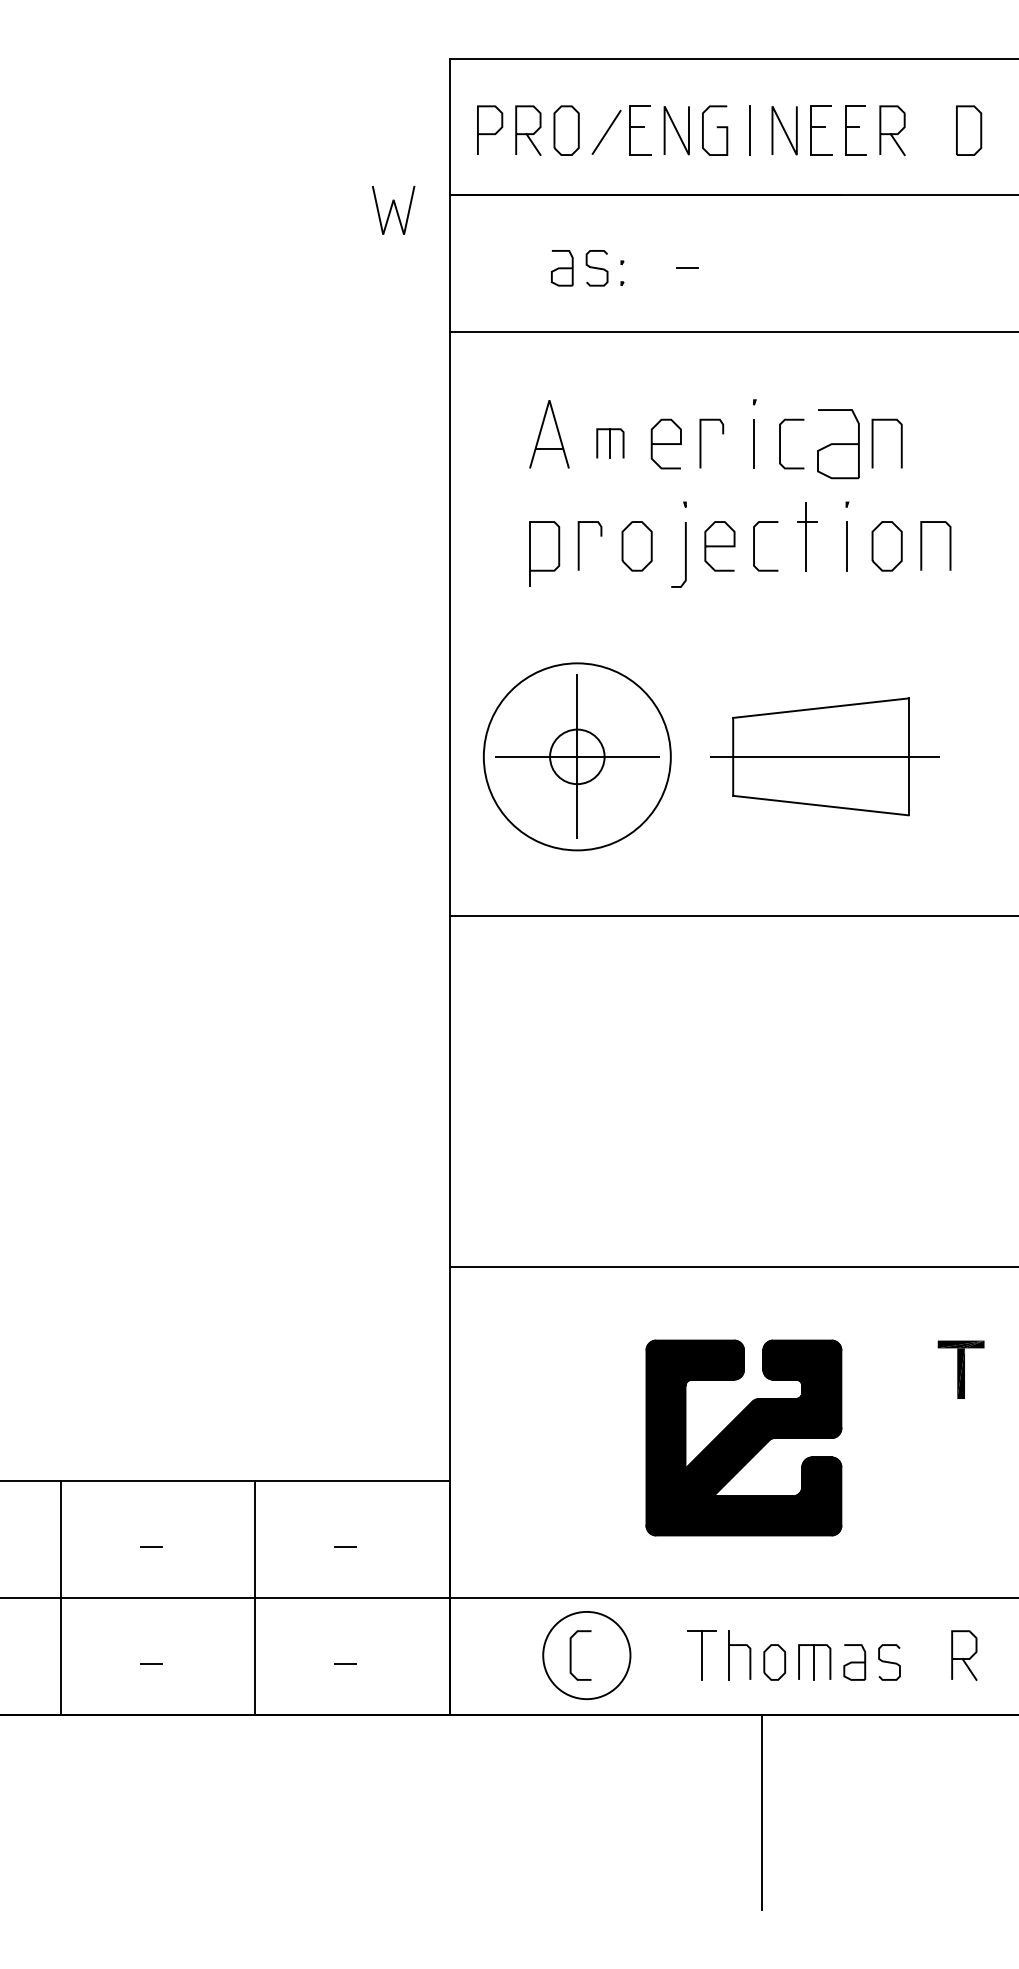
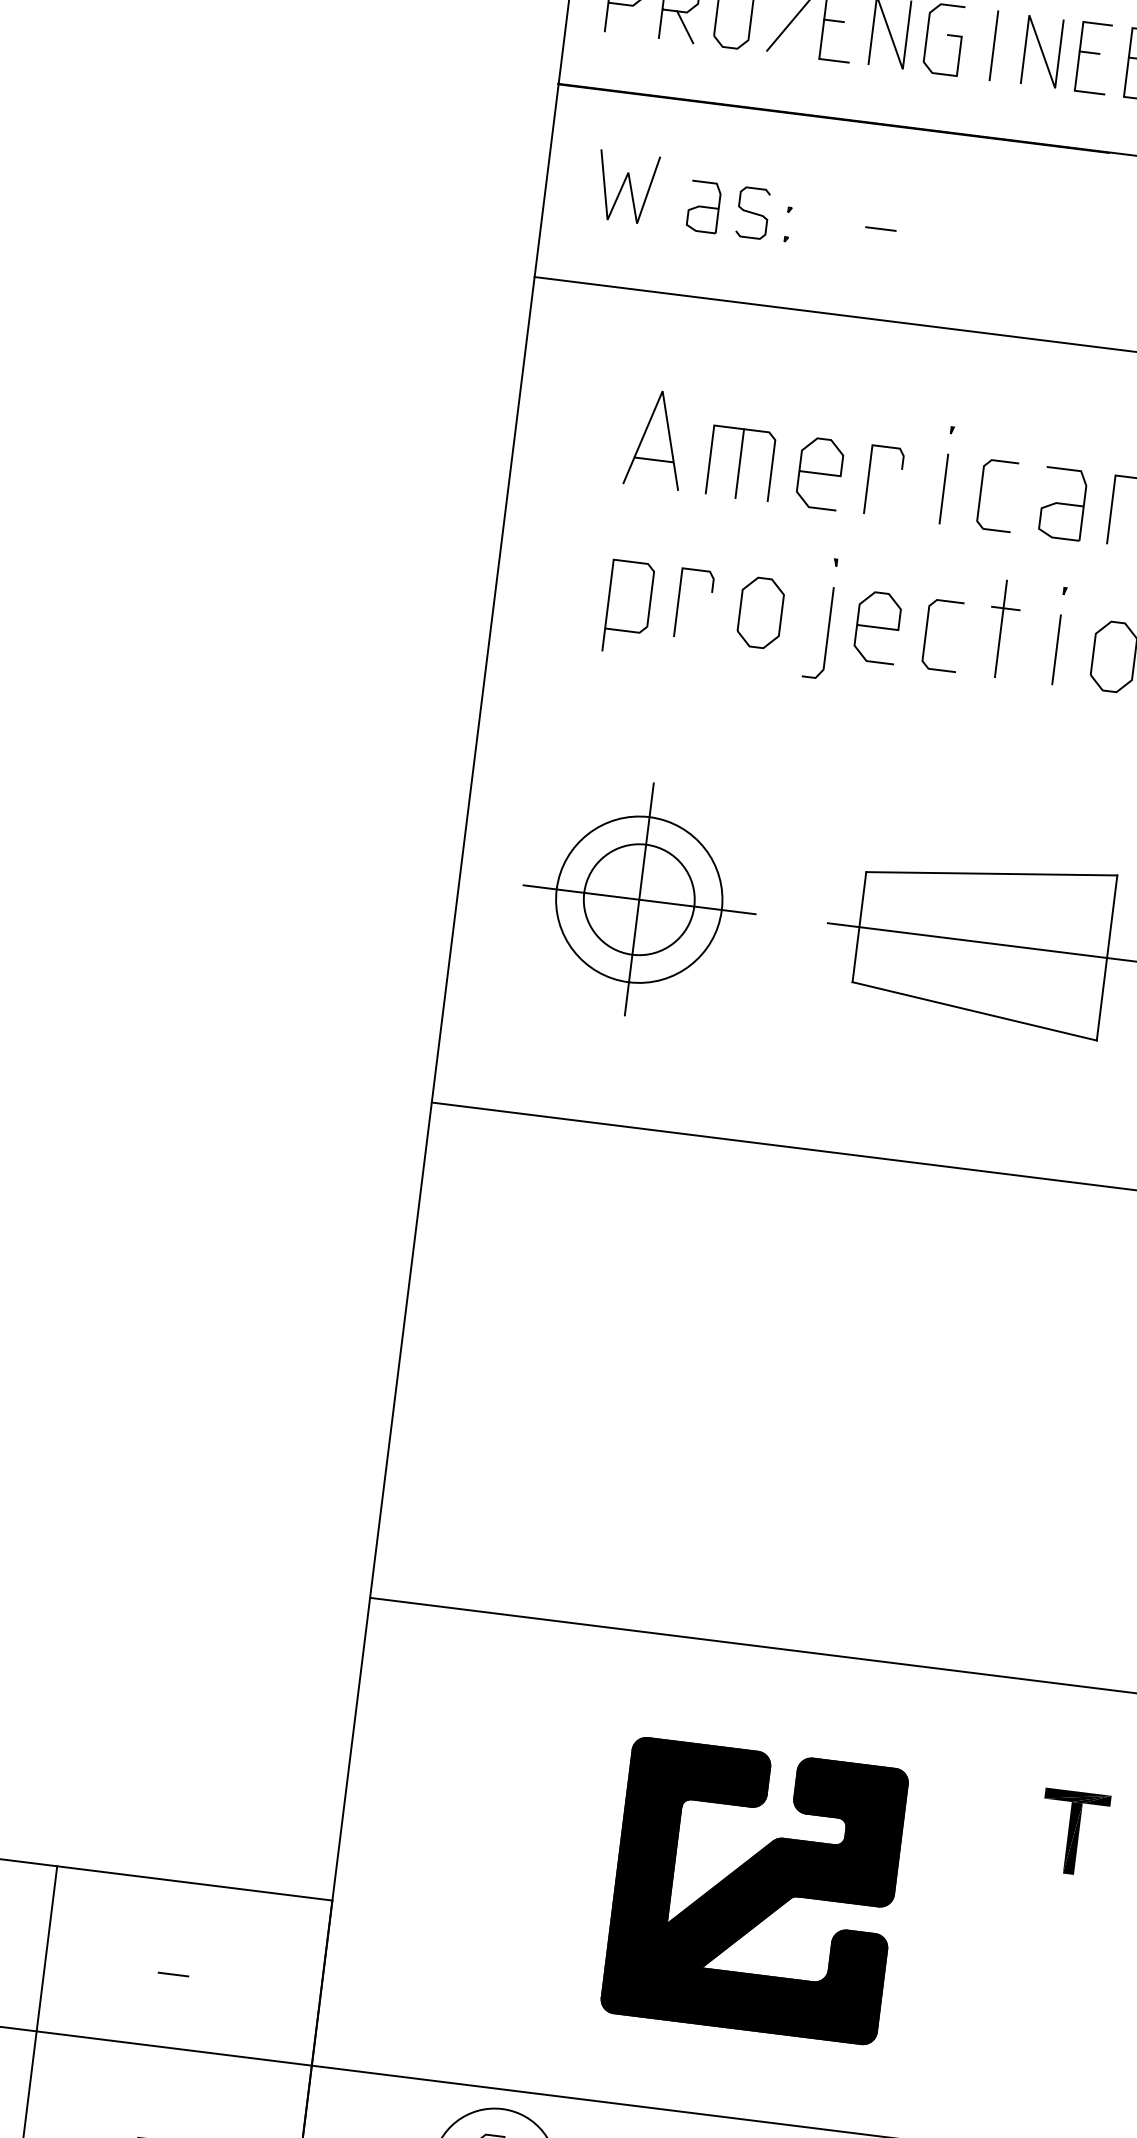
line: (391, 210) -> (623, 187), moved
part: (610, 443) -> (741, 462), size x1.67
part: (838, 443) -> (1063, 503), size x0.71
circle: (576, 756) -> (638, 899), size x0.62
circle: (577, 756) -> (639, 899), size x1.43

